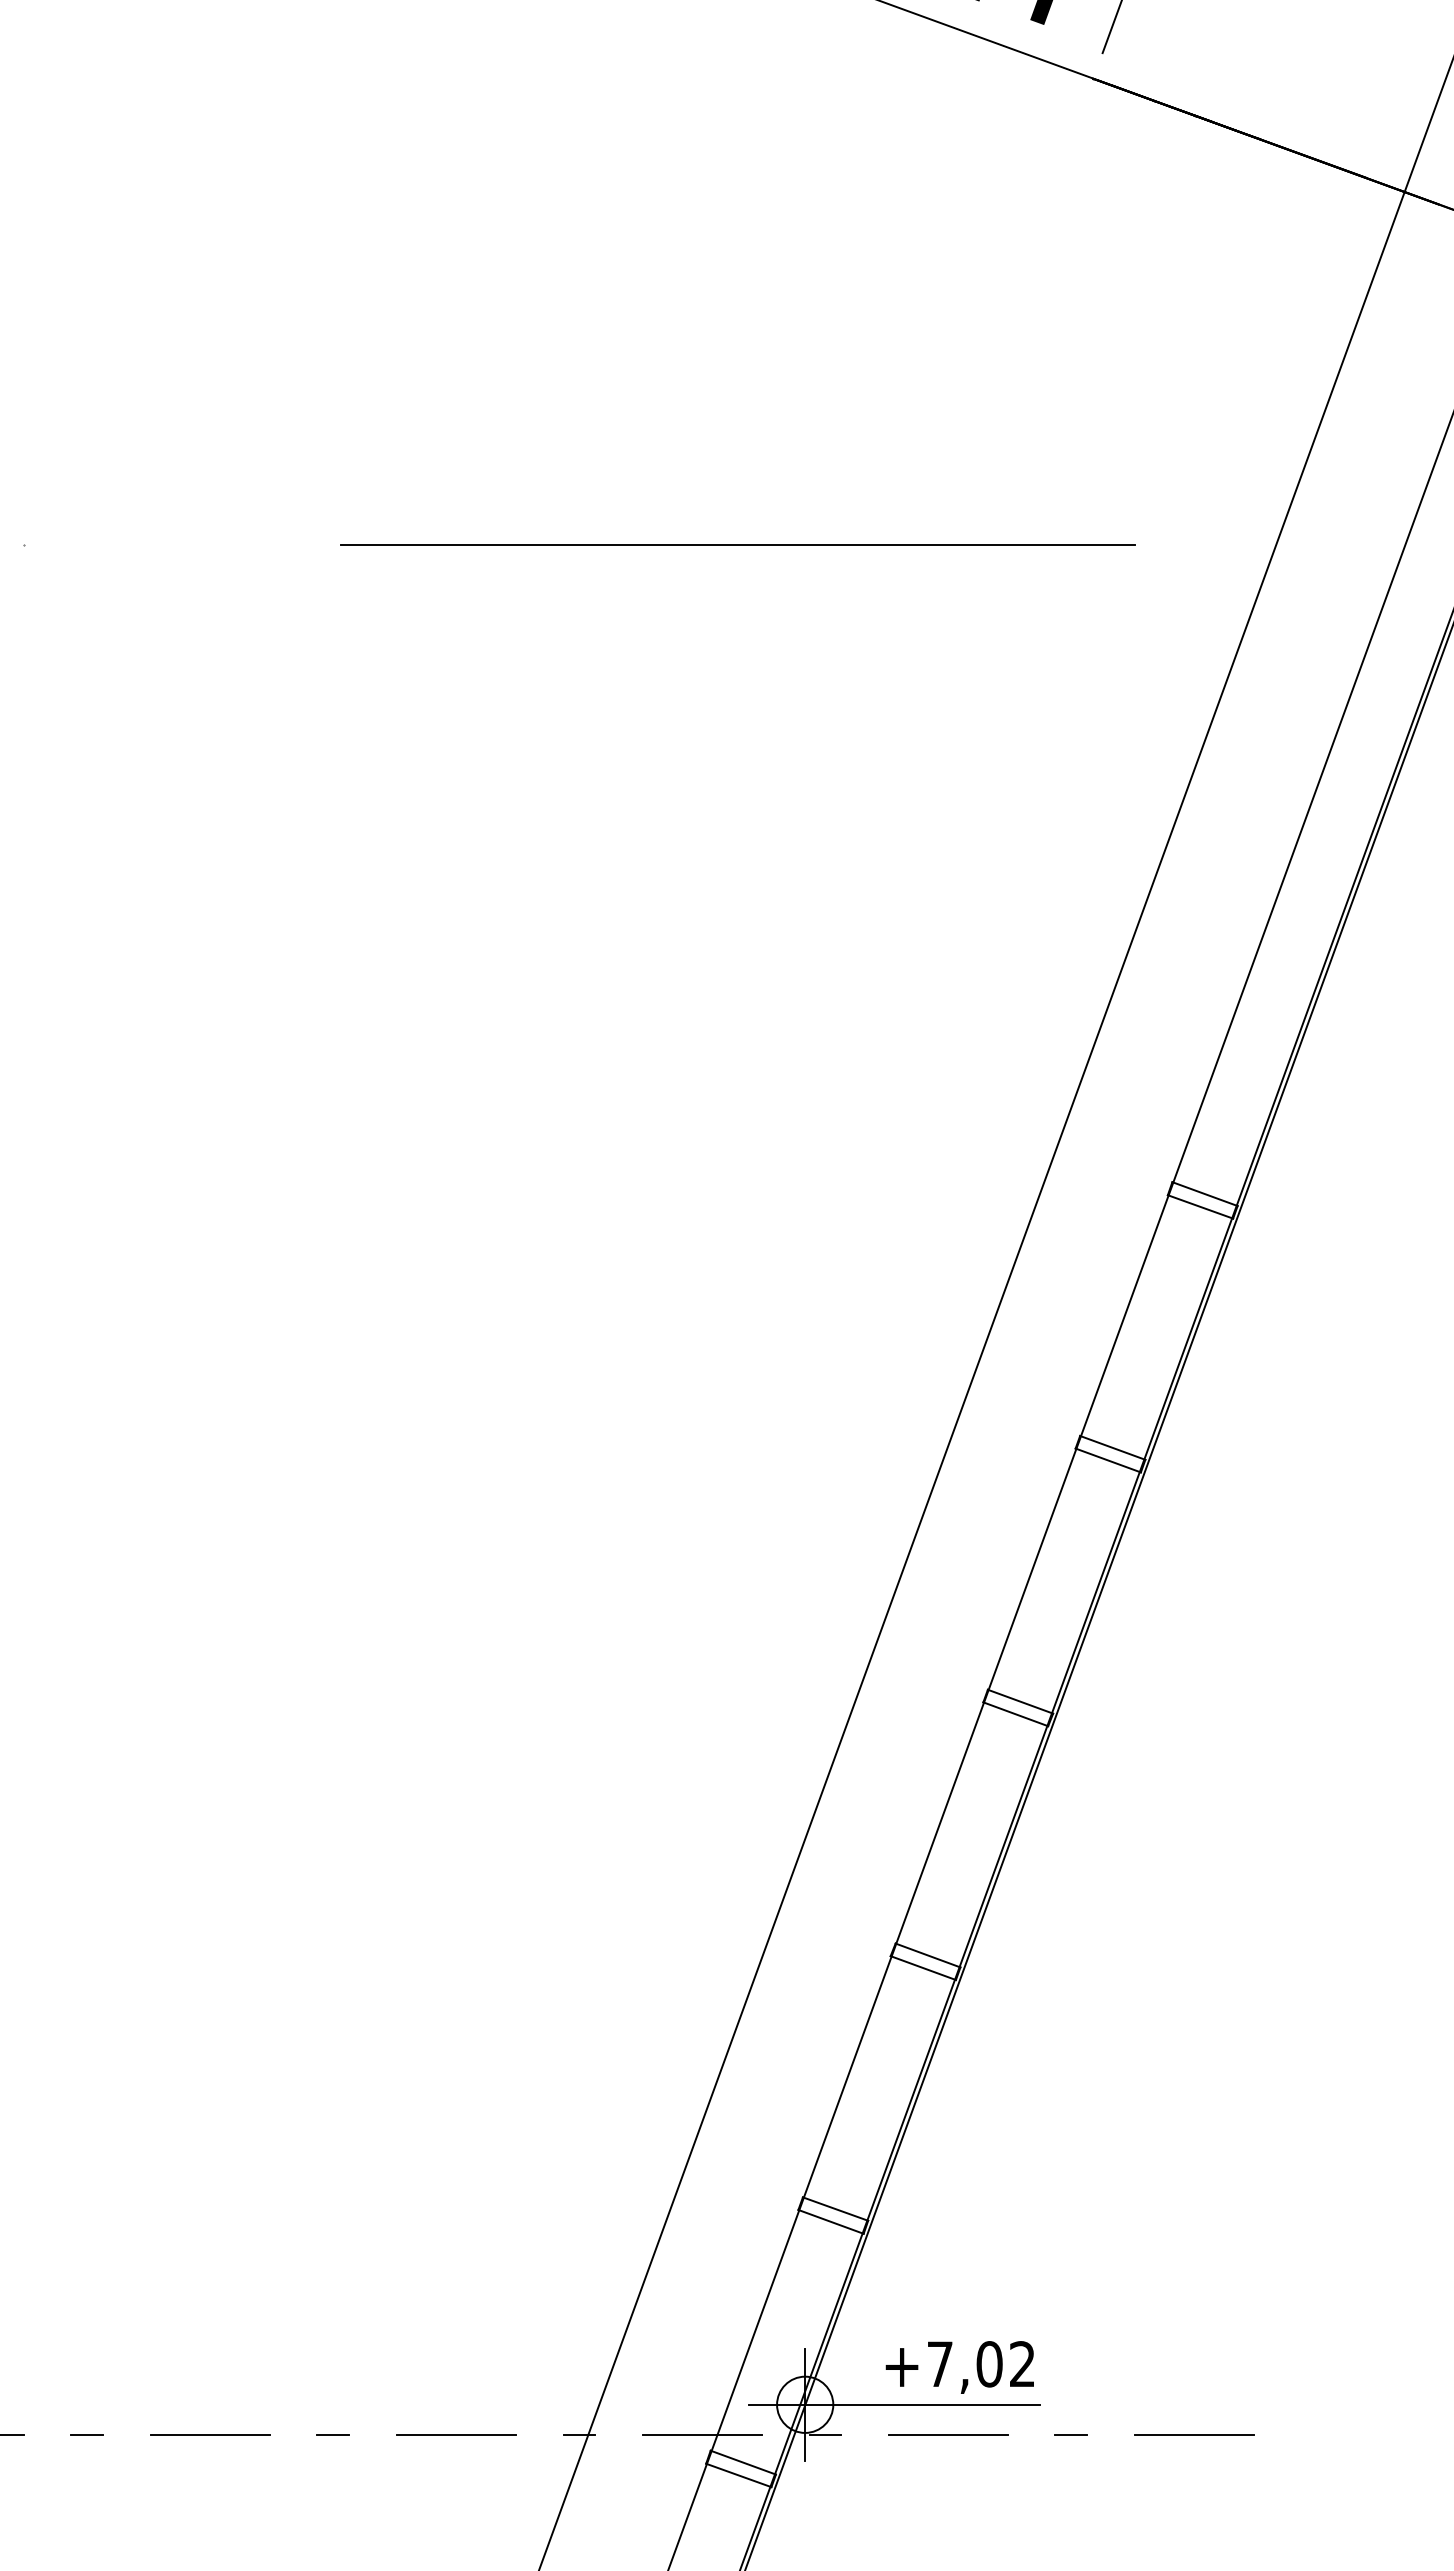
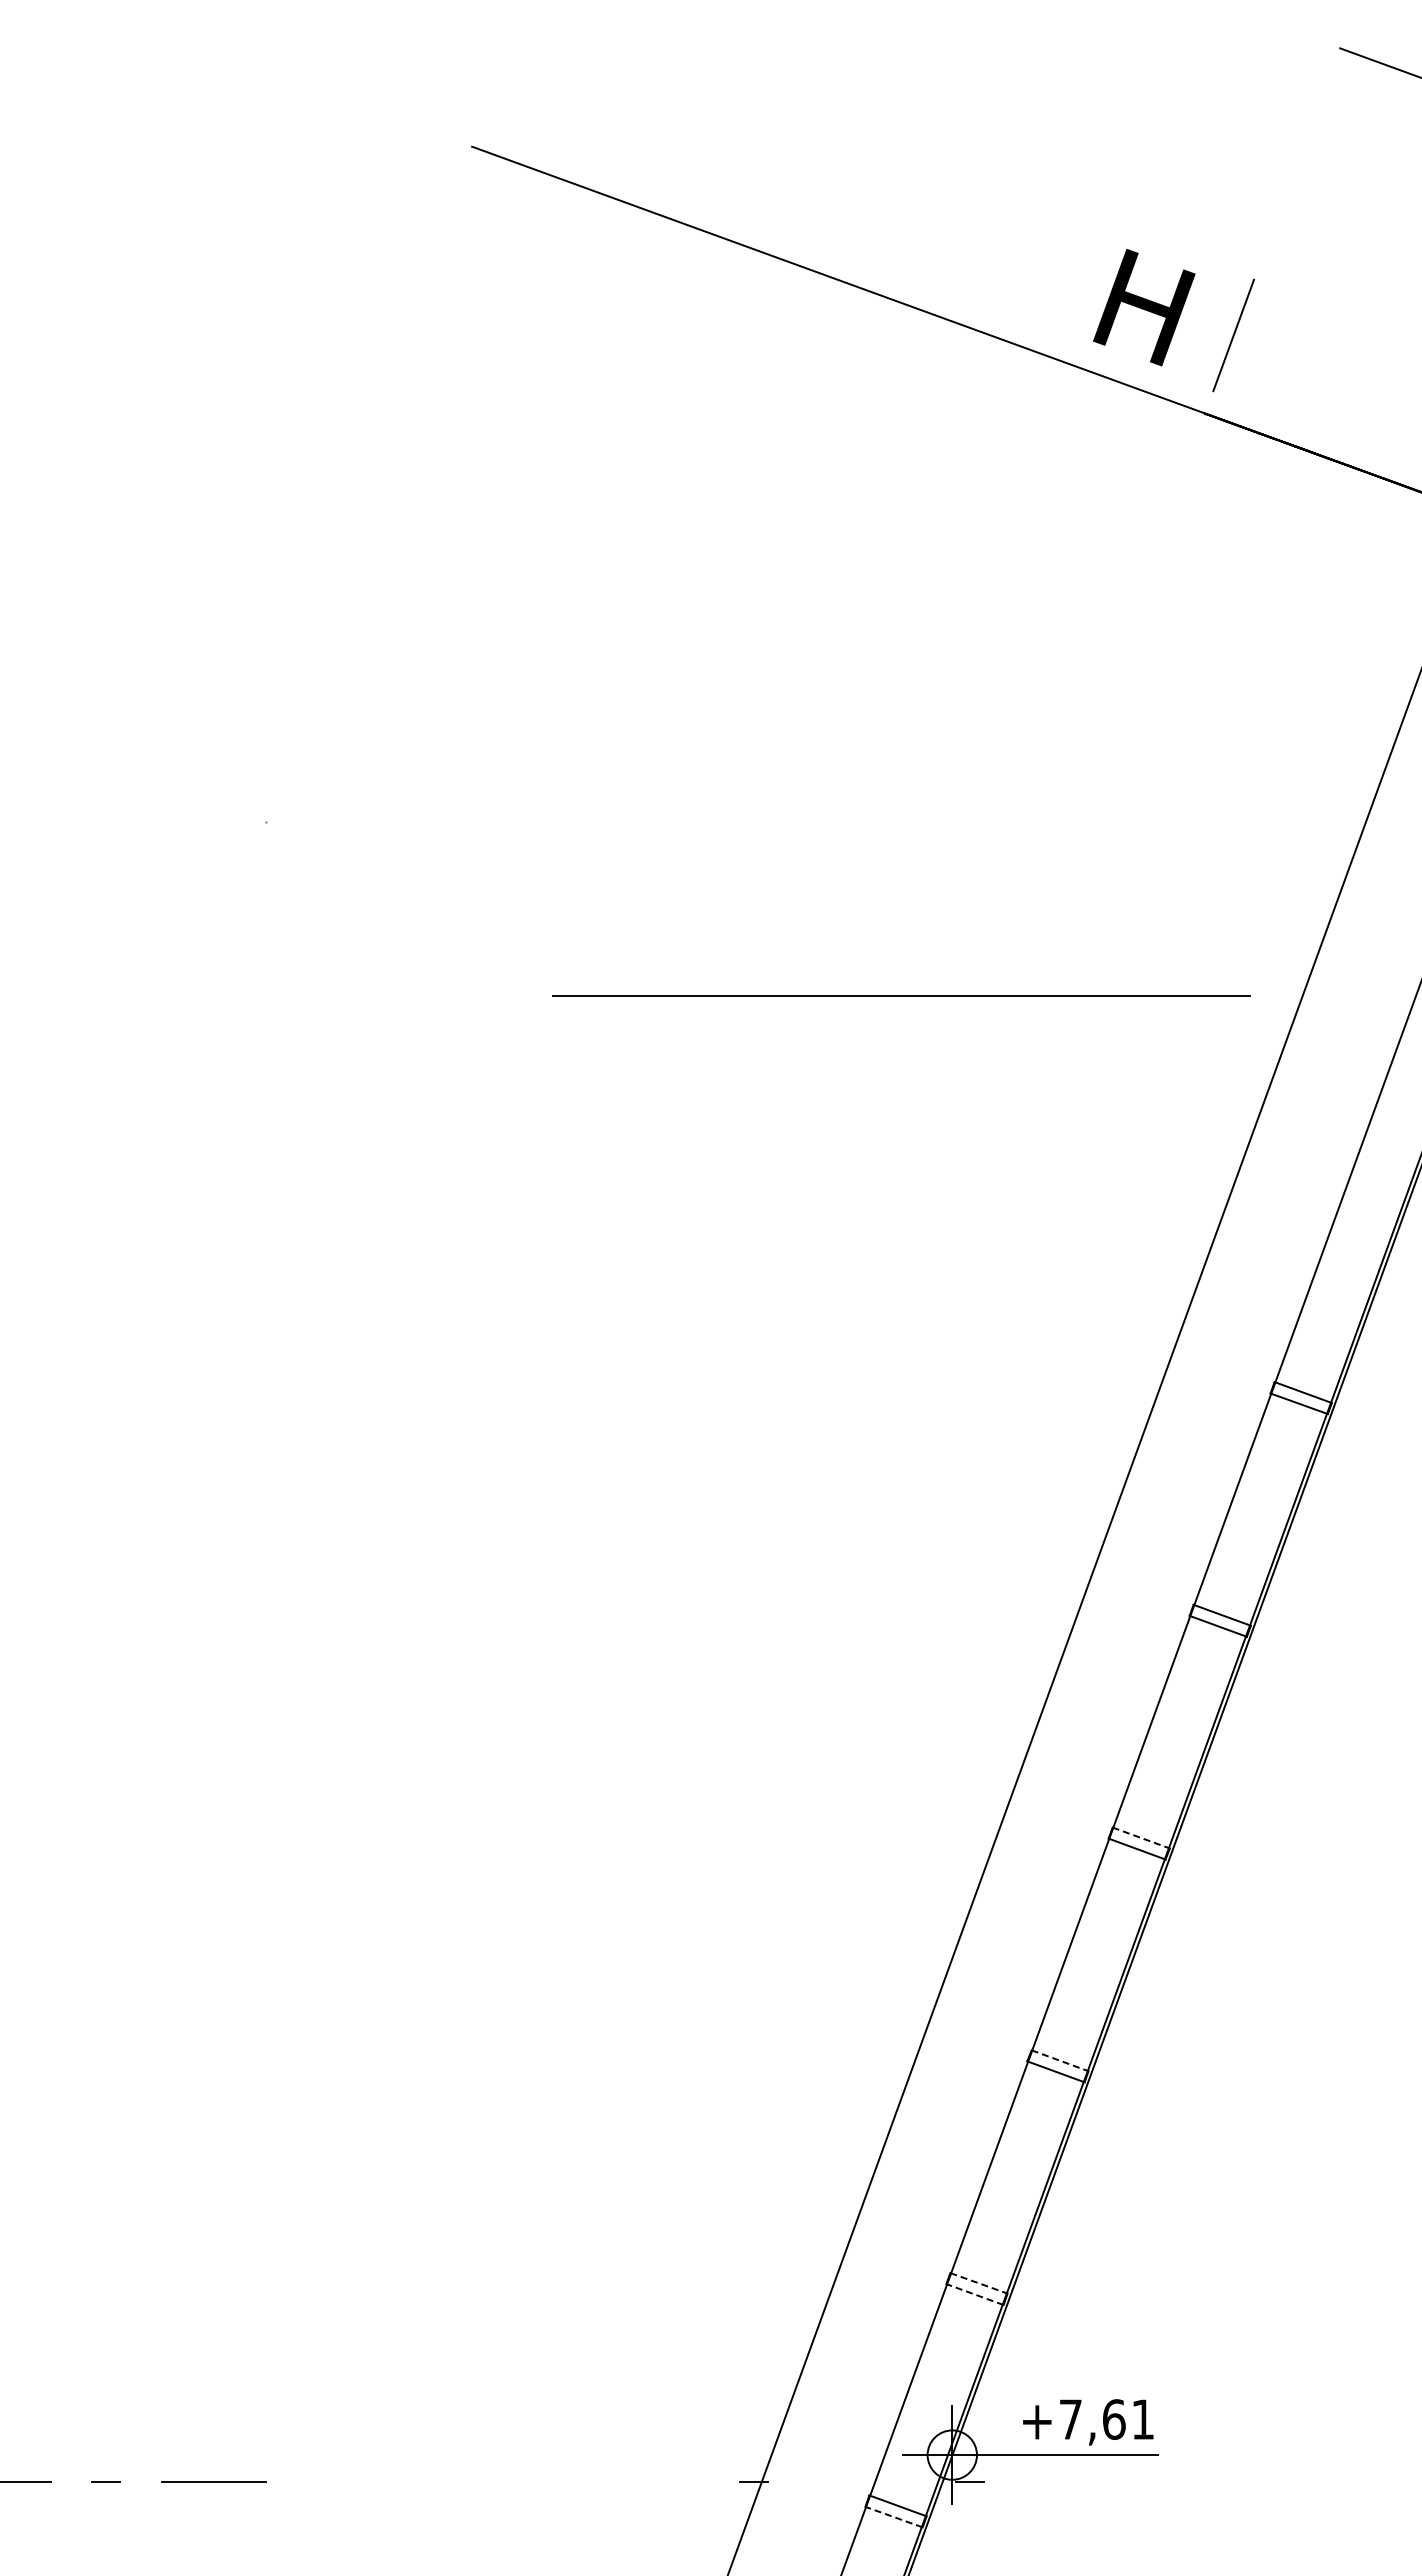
line: (738, 543) -> (901, 995), moved
line: (1020, 1702) -> (1141, 1838), solid -> dashed
line: (928, 1955) -> (1060, 2060), solid -> dashed
line: (836, 2209) -> (979, 2283), solid -> dashed
line: (830, 2221) -> (974, 2294), solid -> dashed
text: (1004, 2364) -> (1127, 2419), +7,02 -> +7,61
line: (87, 2434) -> (322, 2481), removed
line: (210, 2434) -> (430, 2481), removed
line: (333, 2434) -> (538, 2481), removed
line: (455, 2434) -> (645, 2481), removed
line: (701, 2434) -> (861, 2481), removed
line: (947, 2434) -> (1077, 2481), removed
line: (1070, 2434) -> (1185, 2481), removed
line: (1193, 2434) -> (1293, 2481), removed
line: (738, 2474) -> (893, 2516), solid -> dashed

